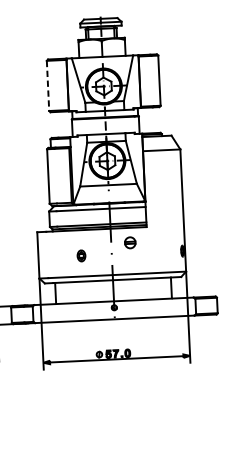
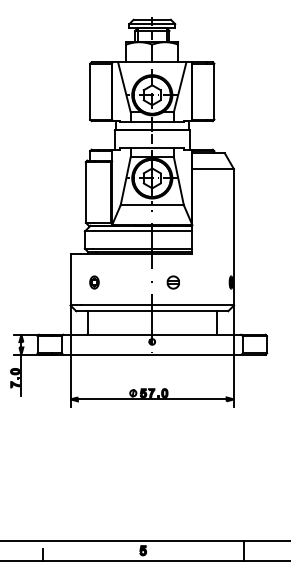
line: (48, 85) -> (90, 91), dashed -> solid
part: (129, 242) -> (172, 282), moved
part: (81, 255) -> (94, 282), moved

